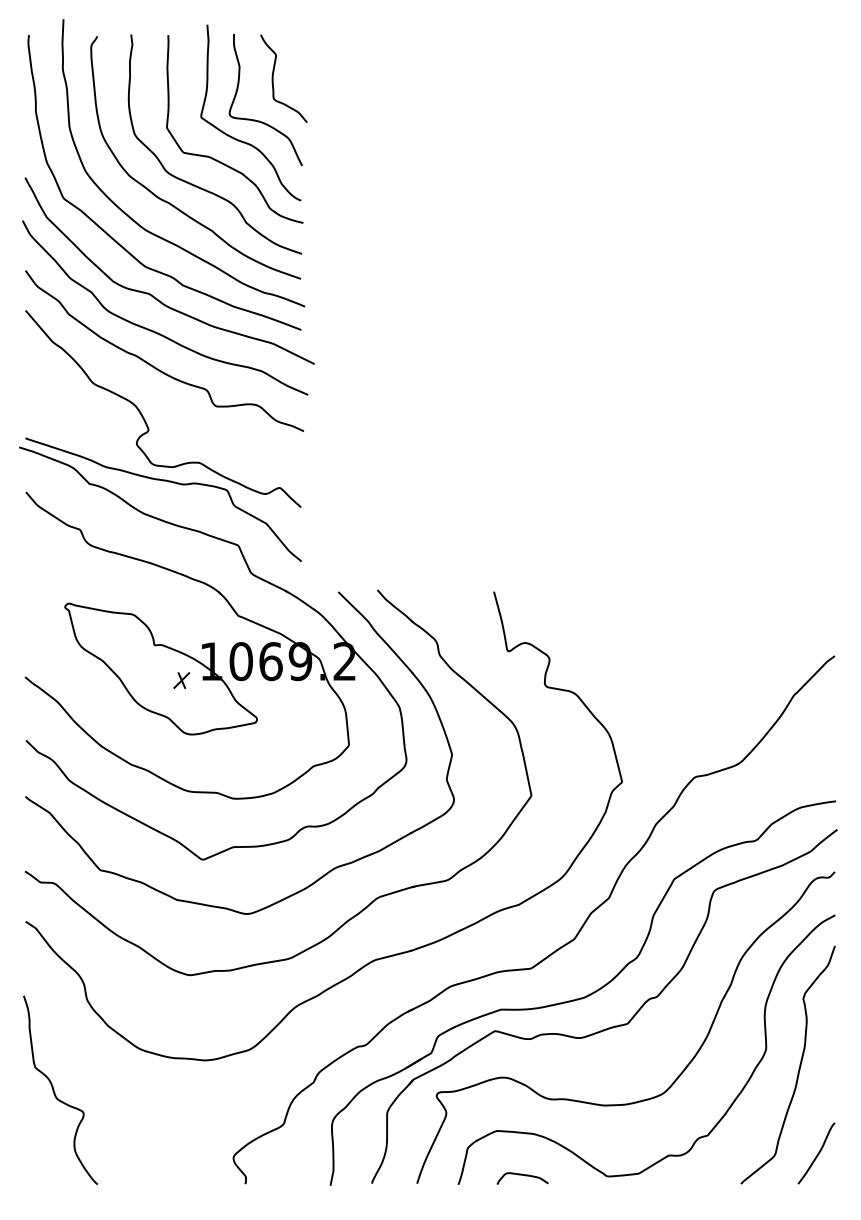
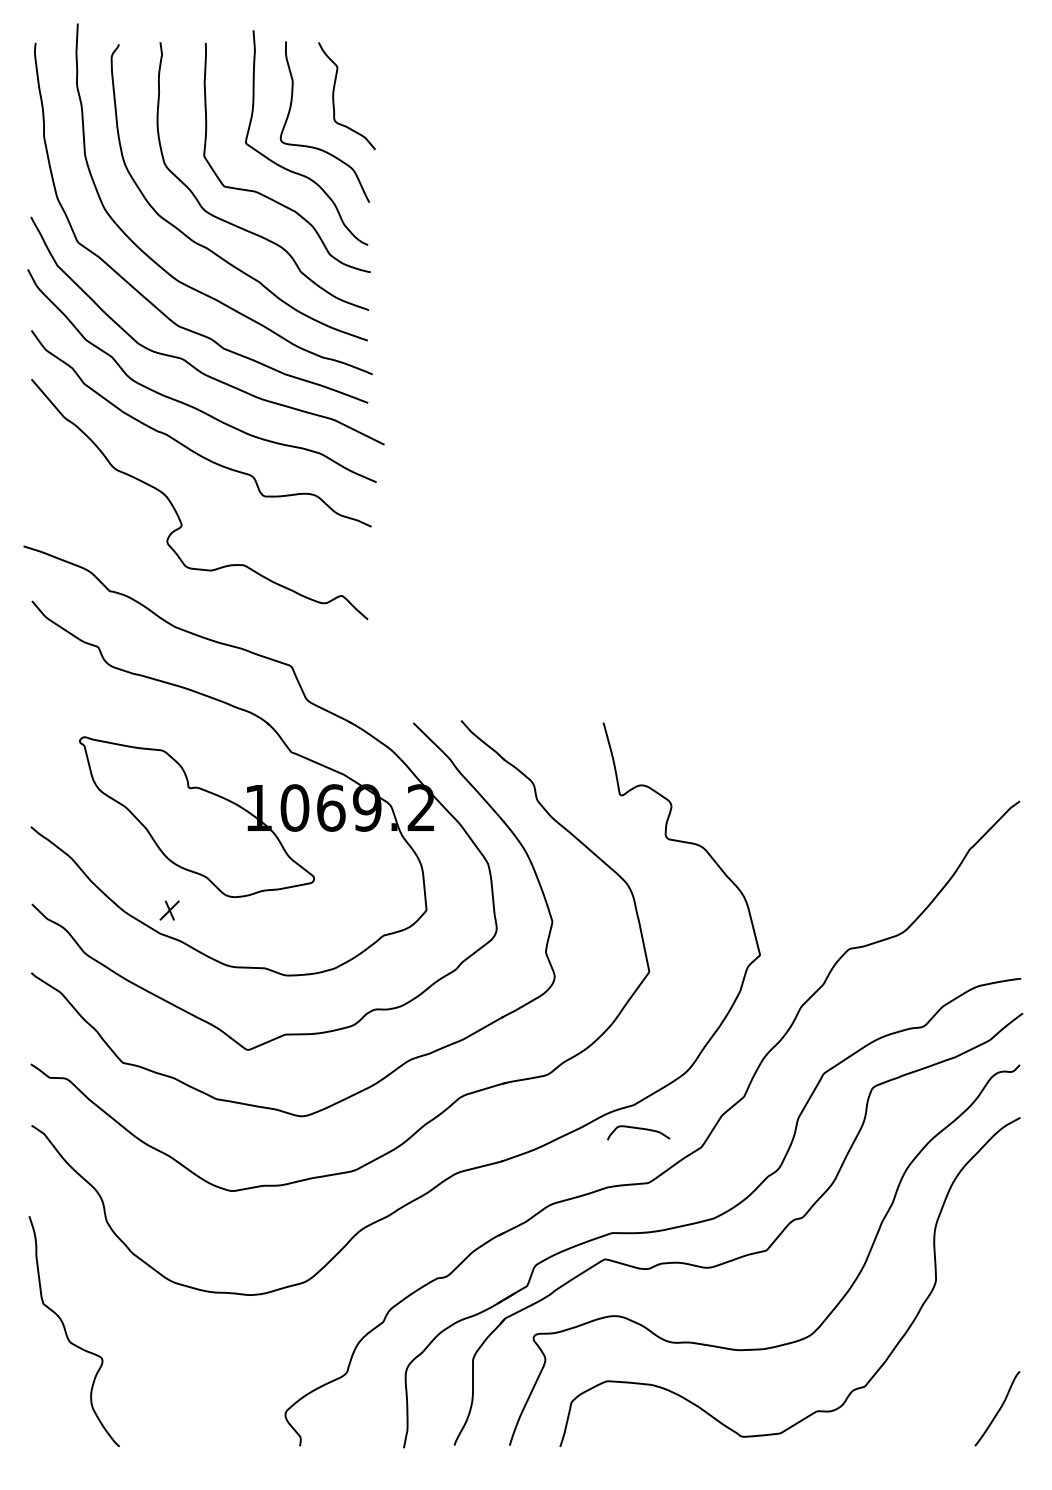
curve: (168, 482) -> (206, 589), removed
part: (181, 680) -> (169, 910), moved
curve: (798, 1068) -> (975, 1304), removed
curve: (522, 1175) -> (638, 1129), moved

